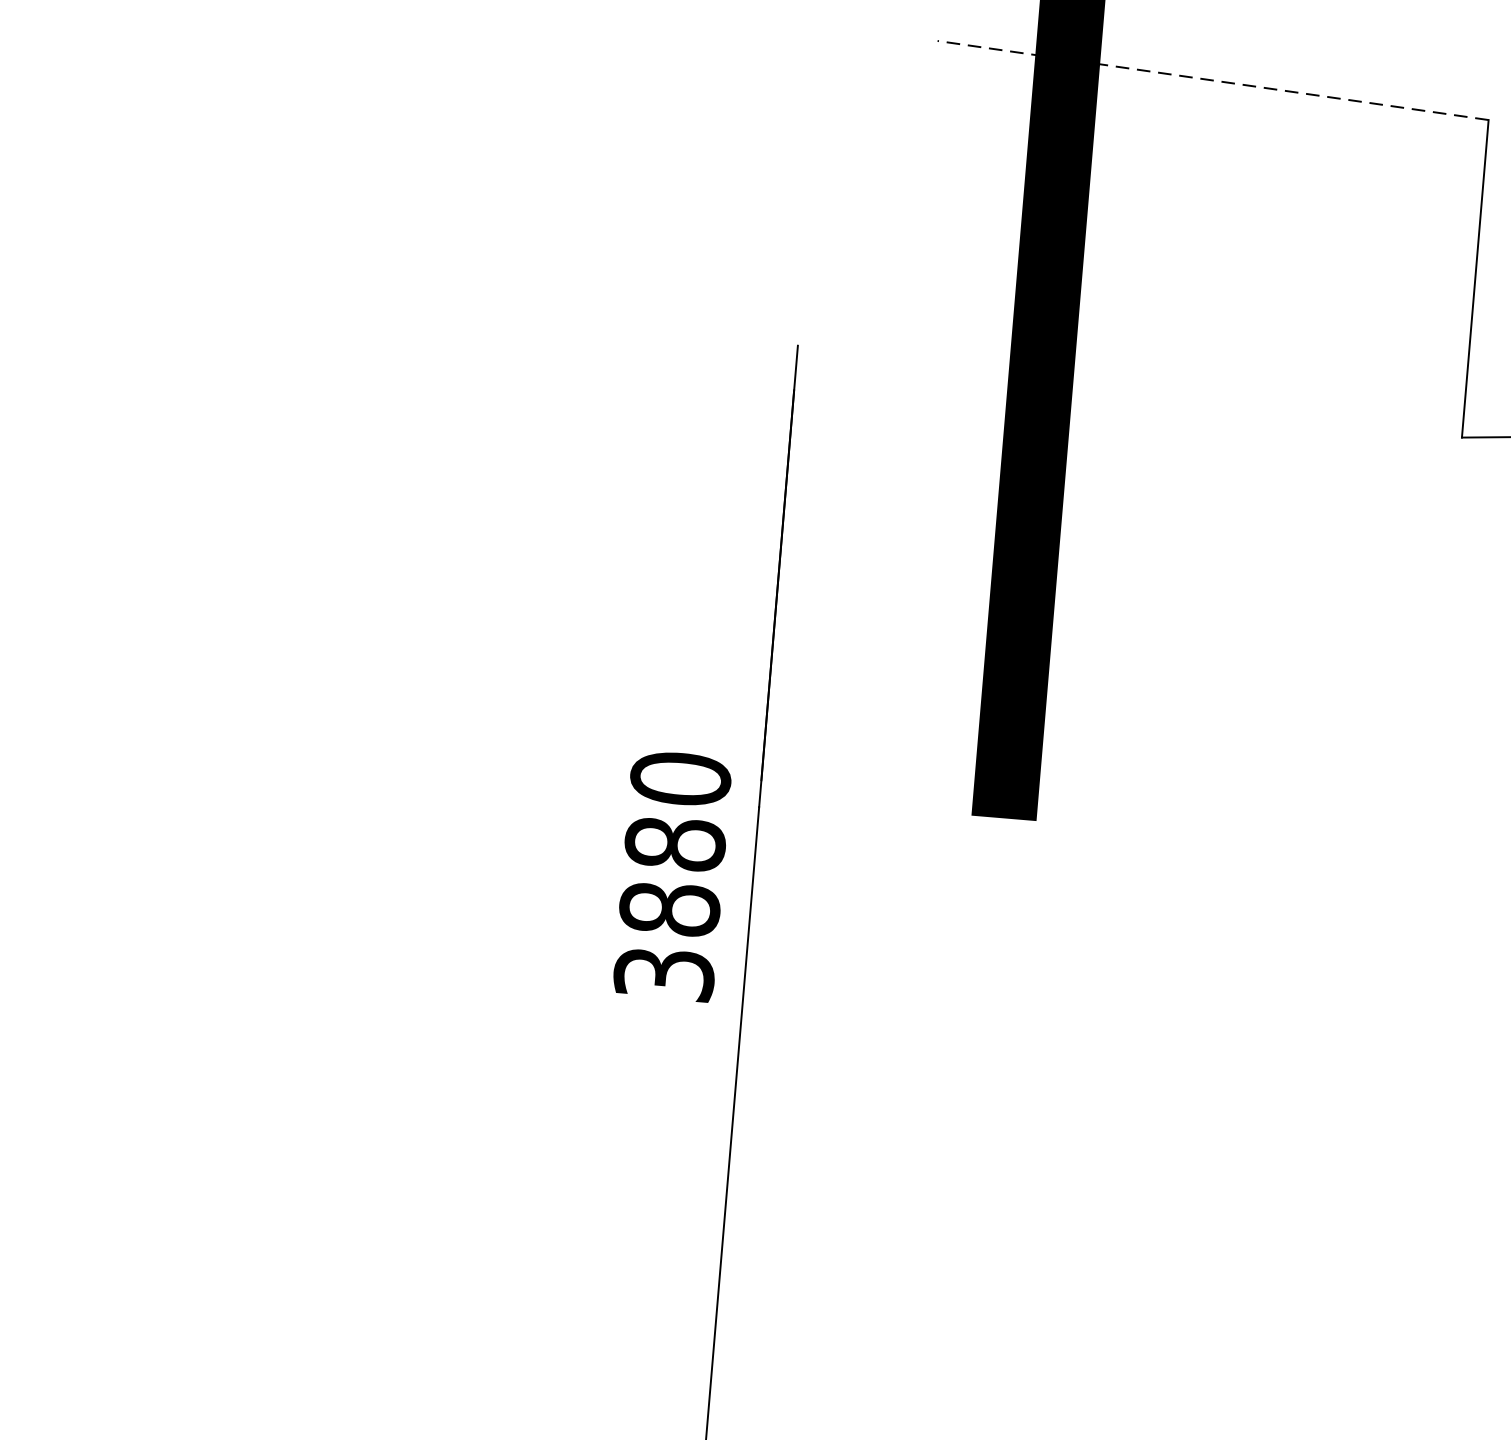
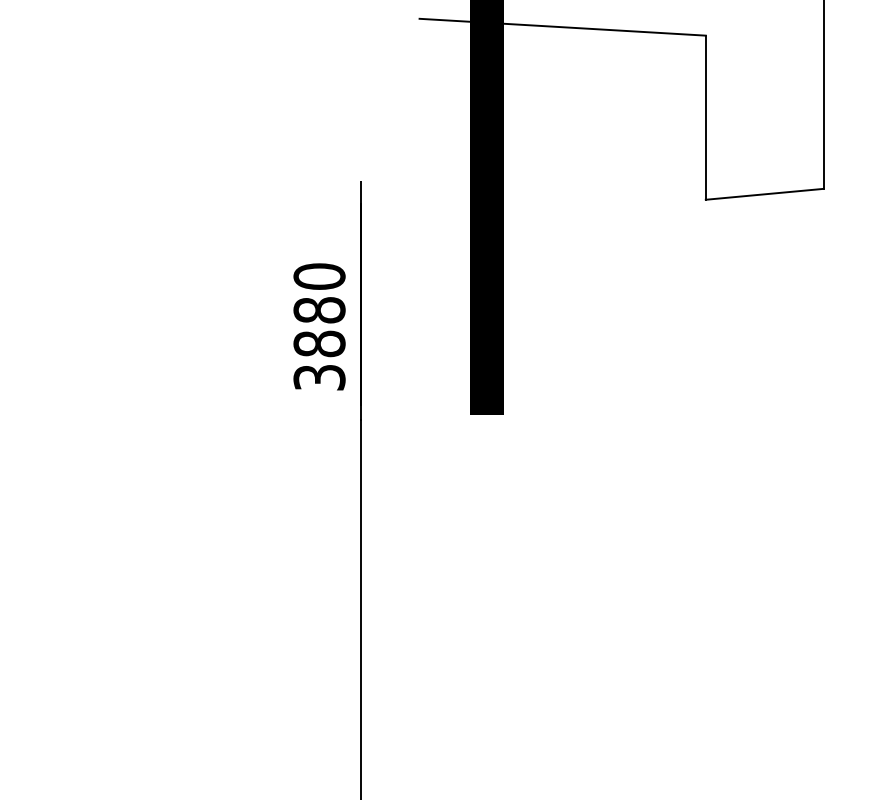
line: (1212, 80) -> (562, 27), dashed -> solid
text: (672, 875) -> (319, 326), moved

